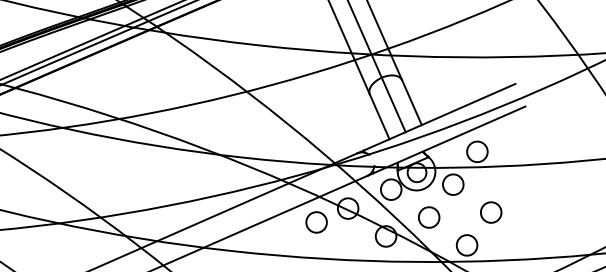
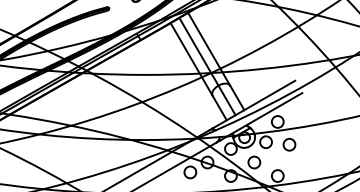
circle: (491, 212) -> (289, 144), moved

